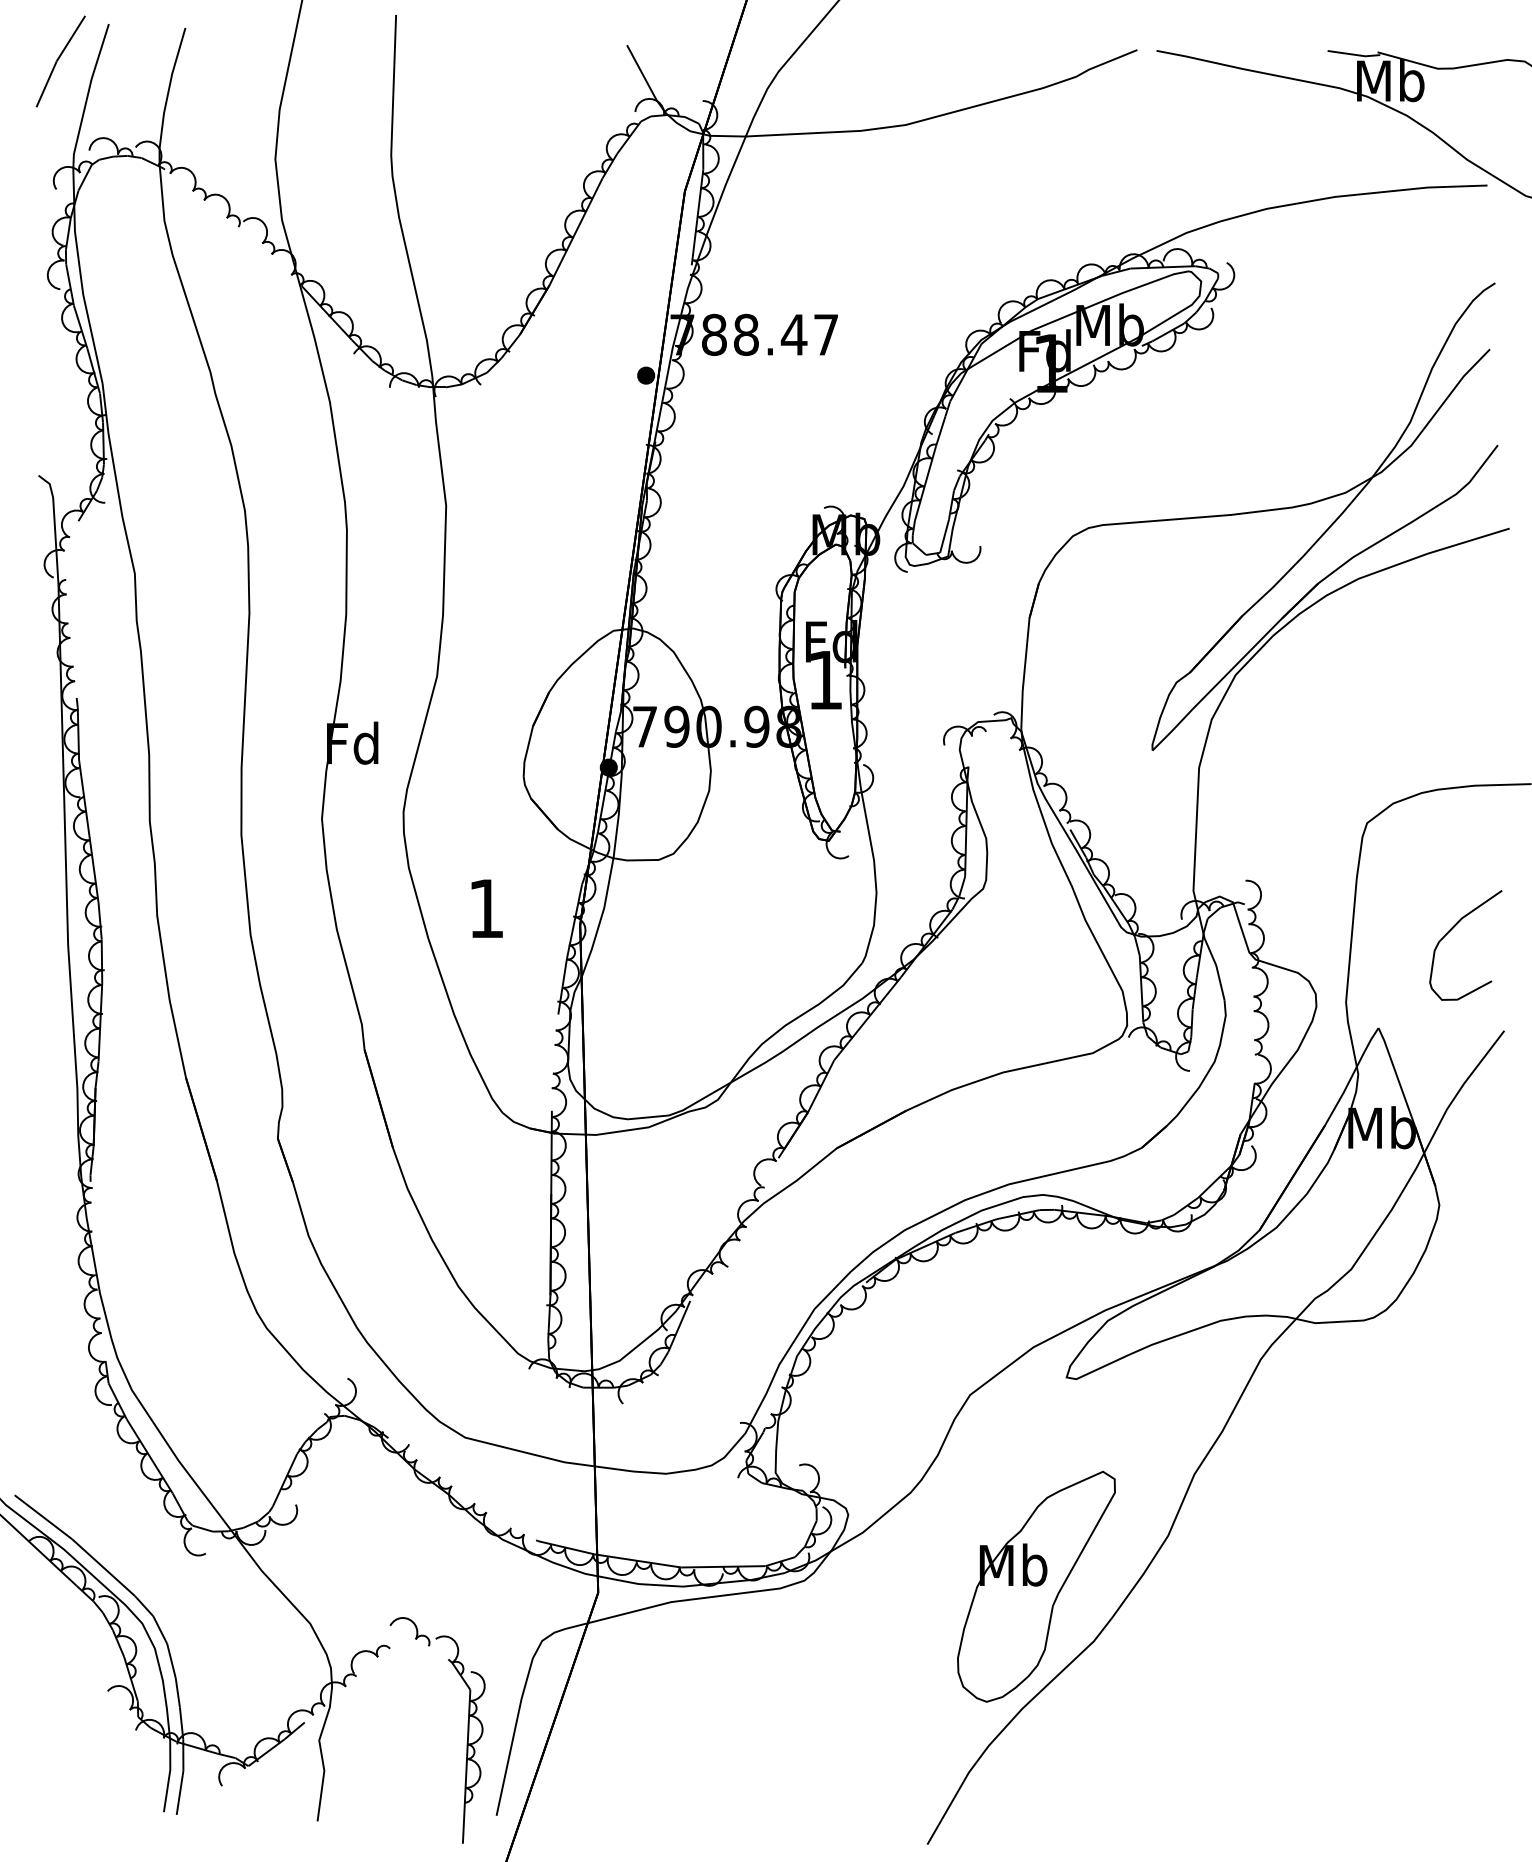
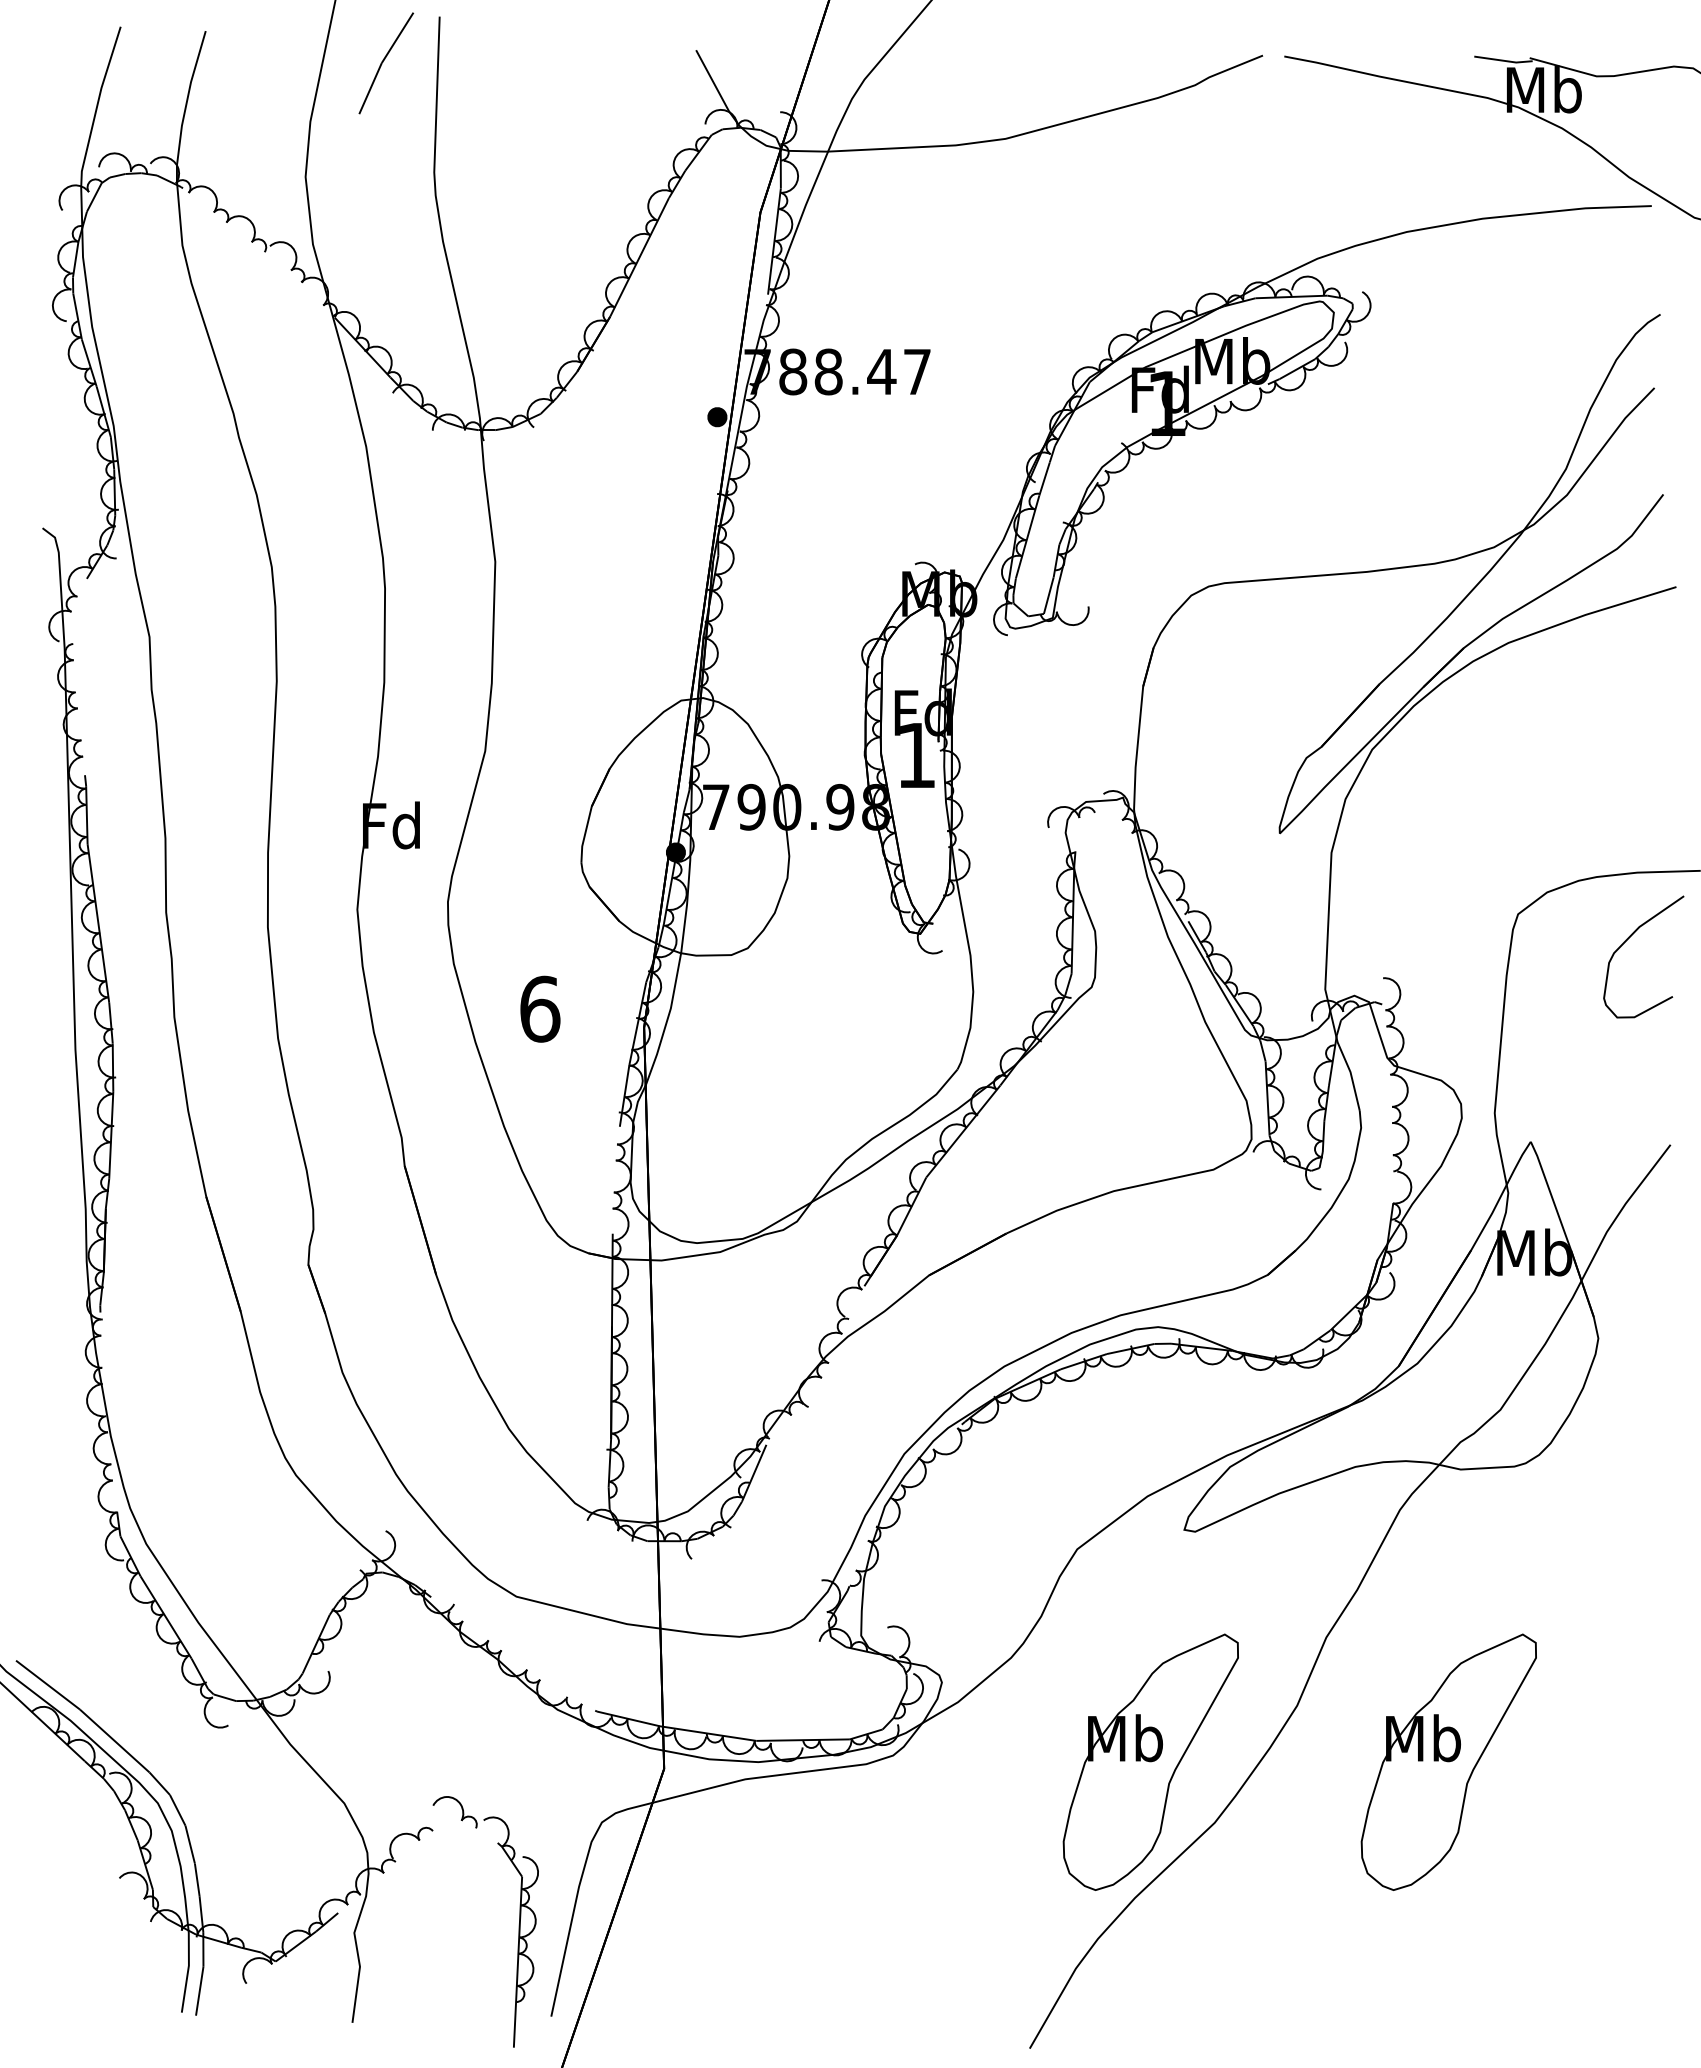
line: (58, 60) -> (383, 62), moved
text: (486, 908) -> (540, 1008), 1 -> 6
curve: (1451, 930) -> (1627, 940), moved
part: (1304, 1586) -> (1448, 1761), added

